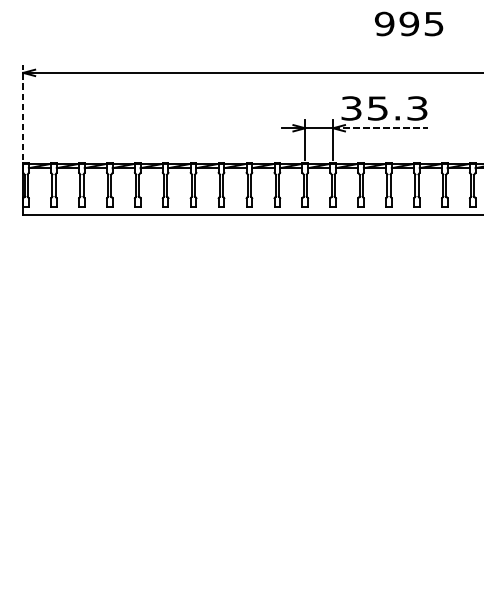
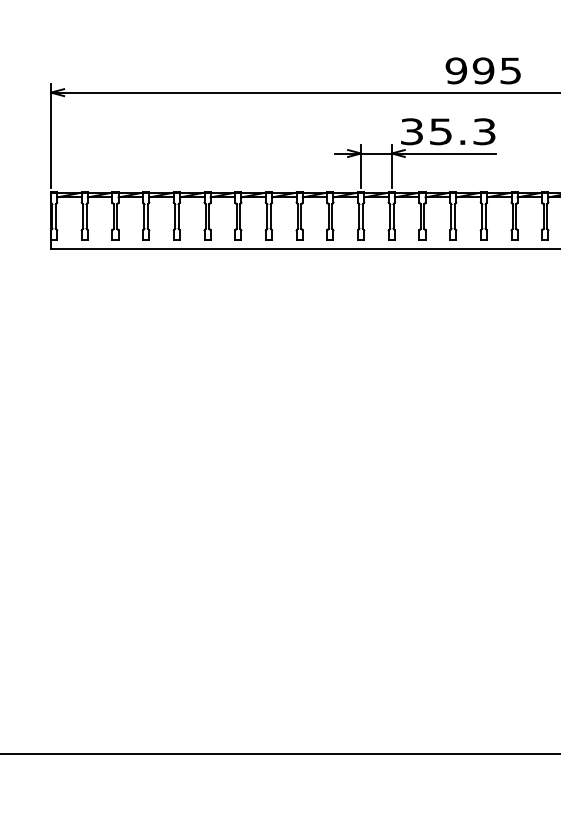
text: (408, 23) -> (482, 70), moved
line: (23, 111) -> (51, 135), dashed -> solid
line: (381, 128) -> (444, 153), dashed -> solid

